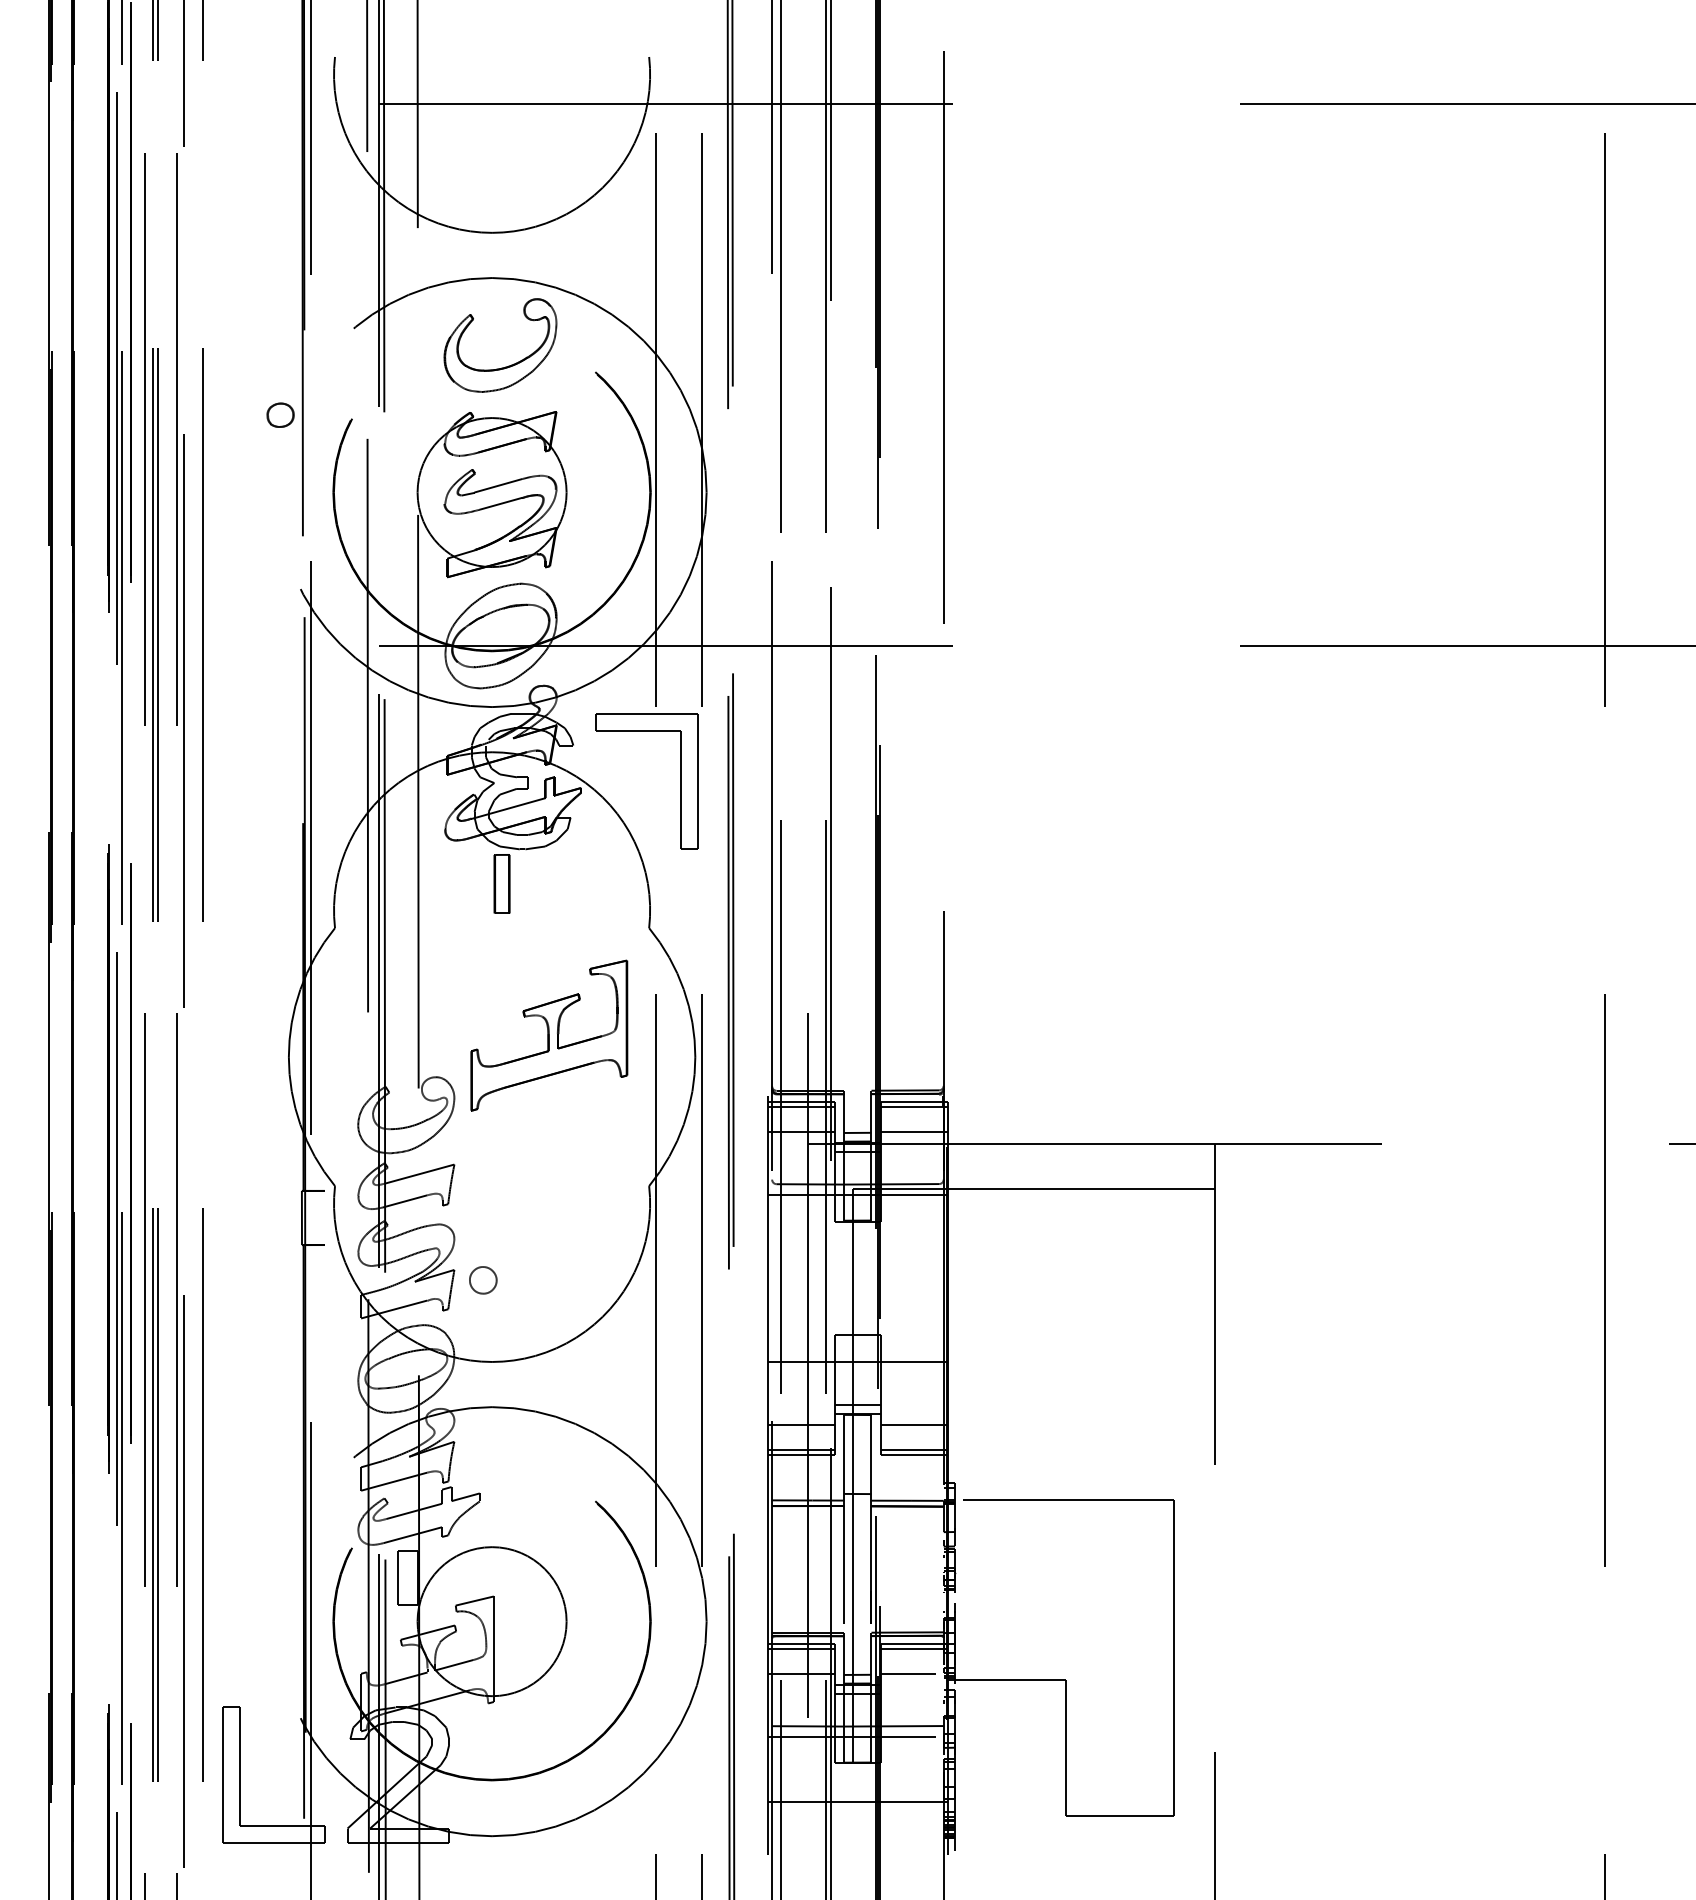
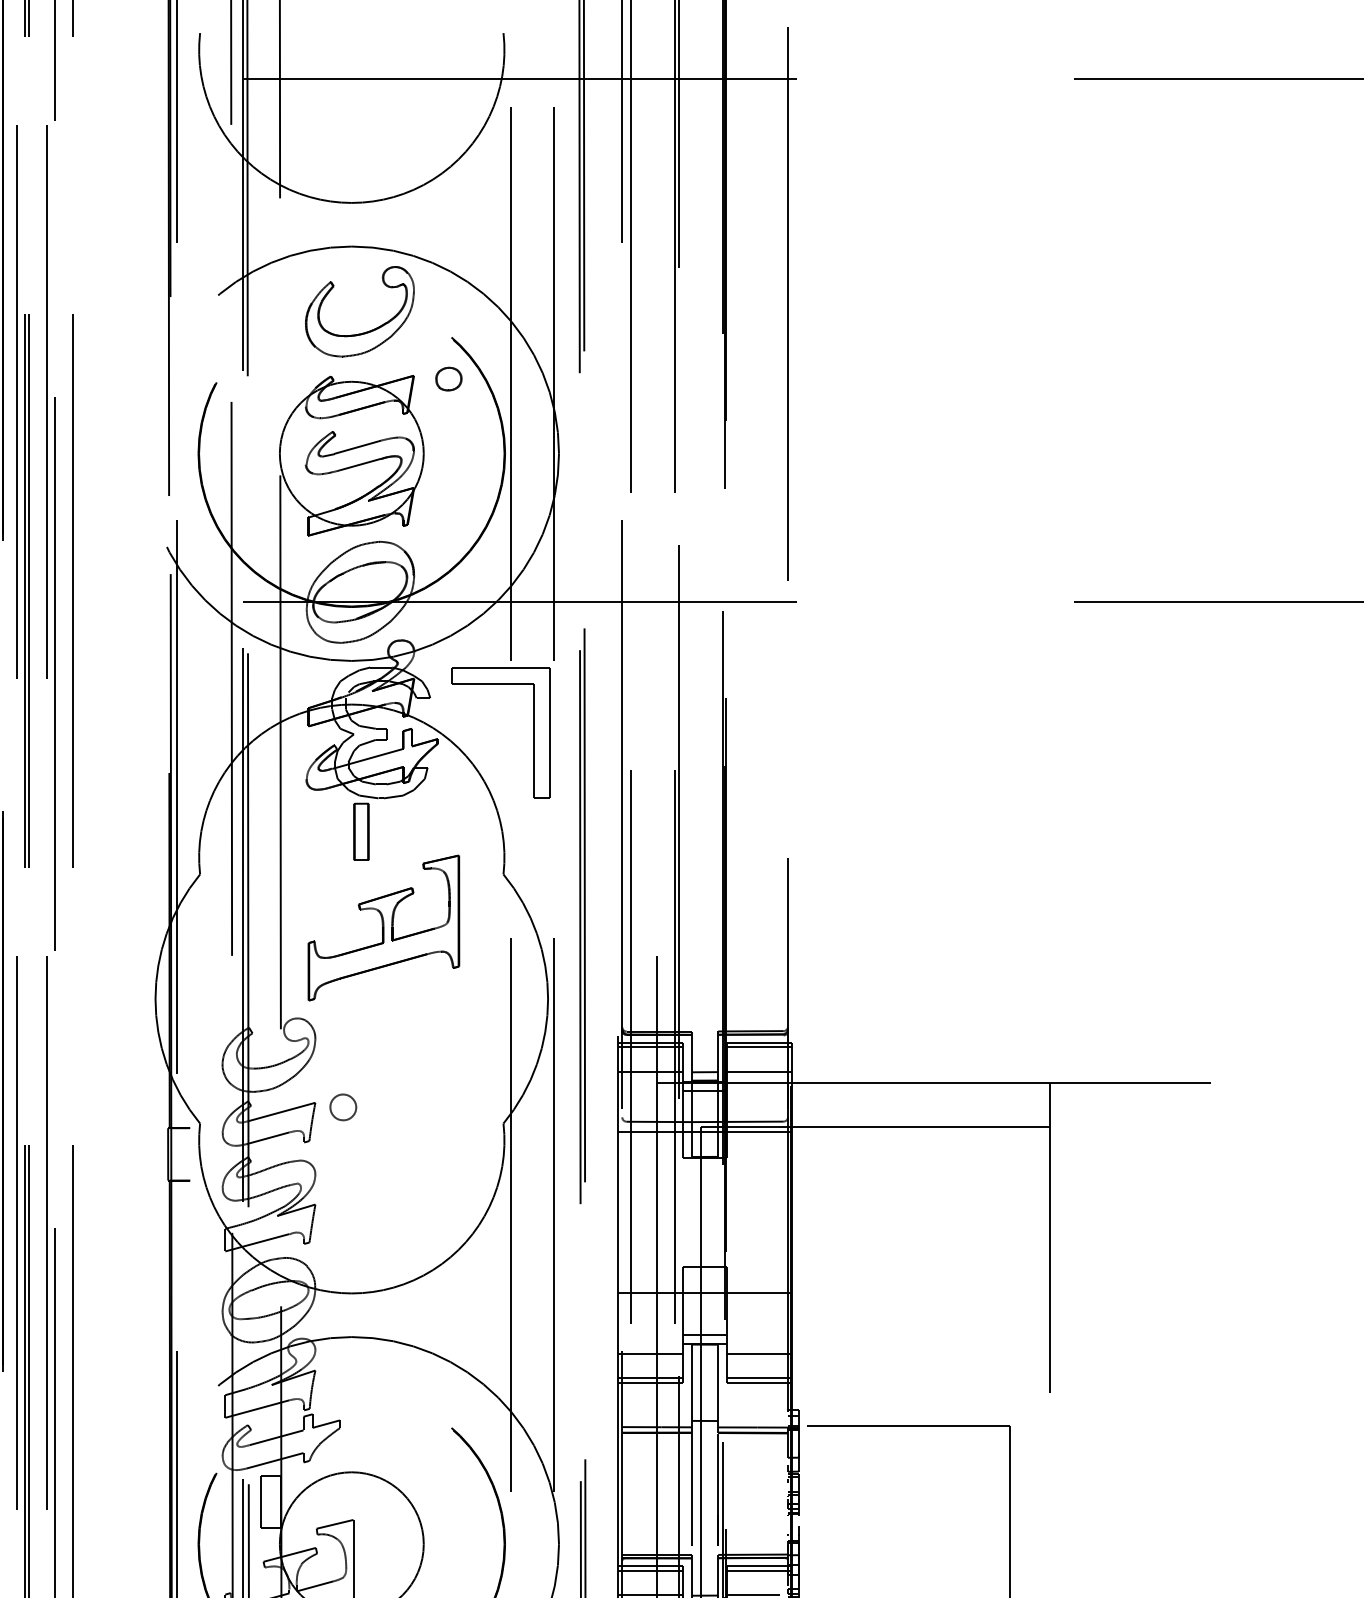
part: (280, 414) -> (448, 378), moved
part: (549, 1035) -> (384, 927), moved
part: (483, 1280) -> (343, 1107), moved

